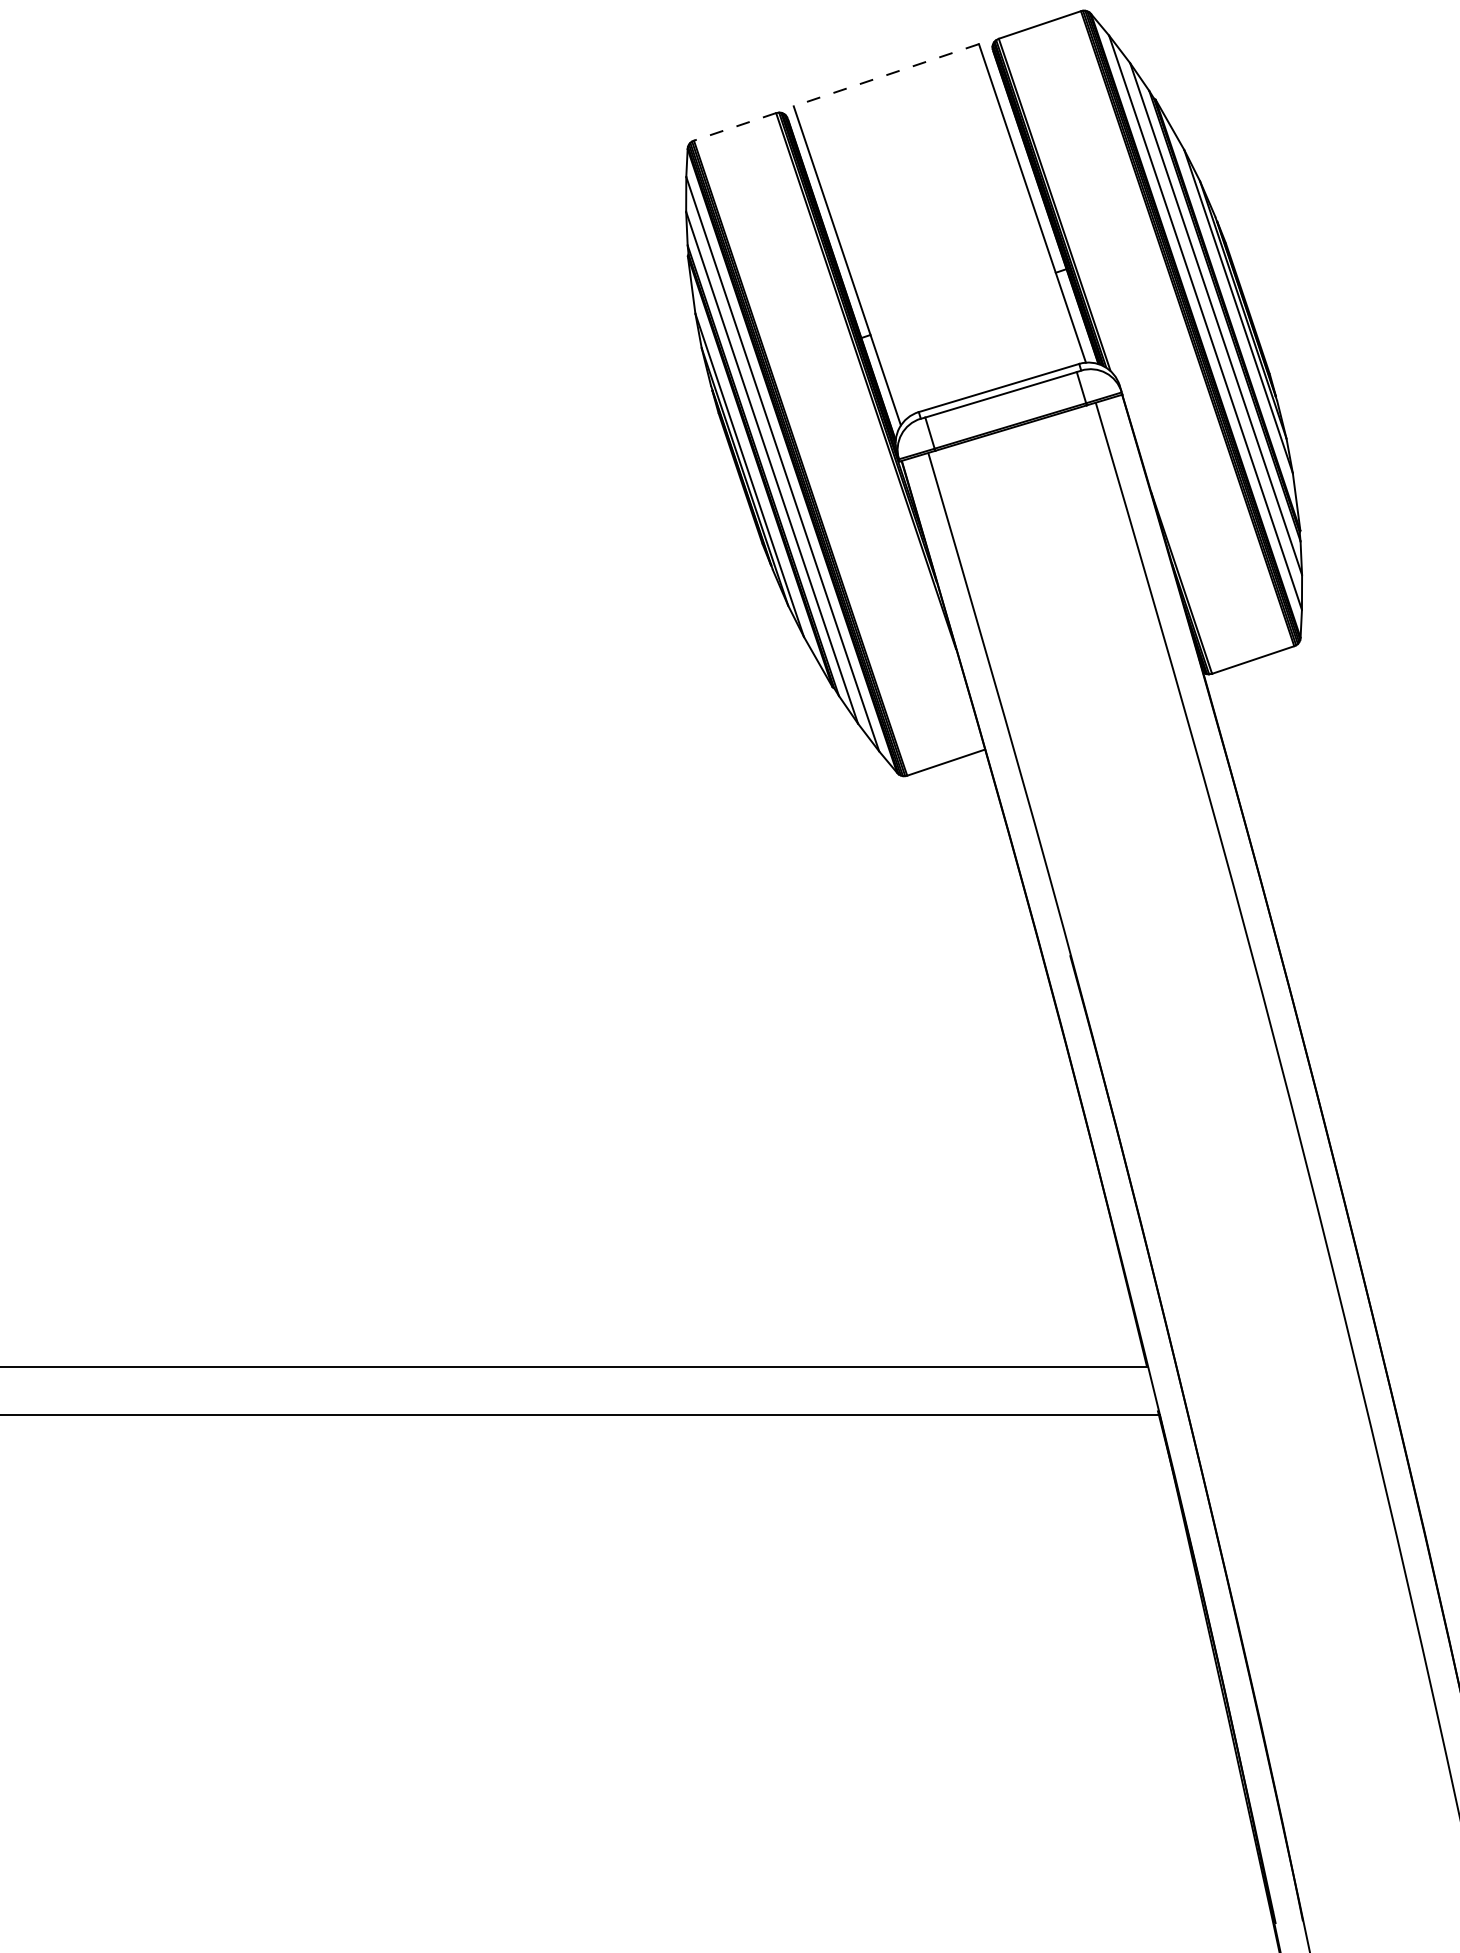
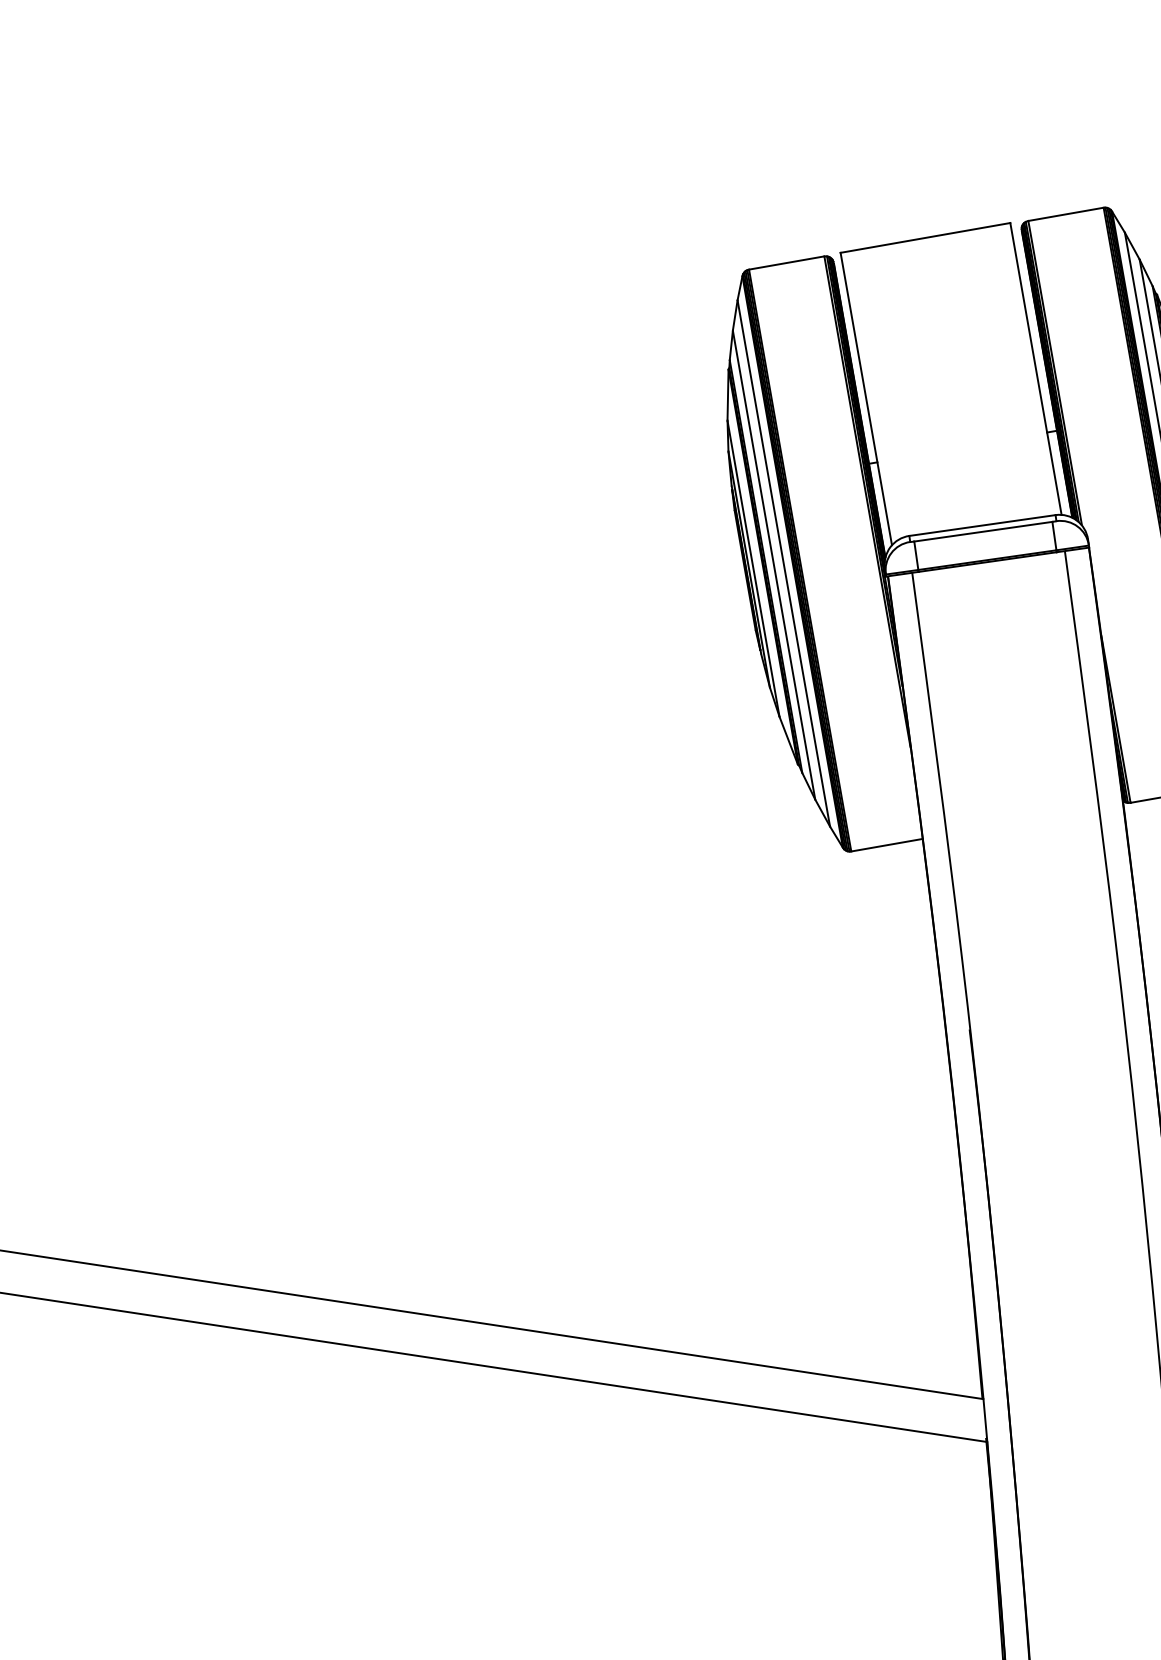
line: (886, 75) -> (925, 238), dashed -> solid
line: (734, 127) -> (786, 263), dashed -> solid

